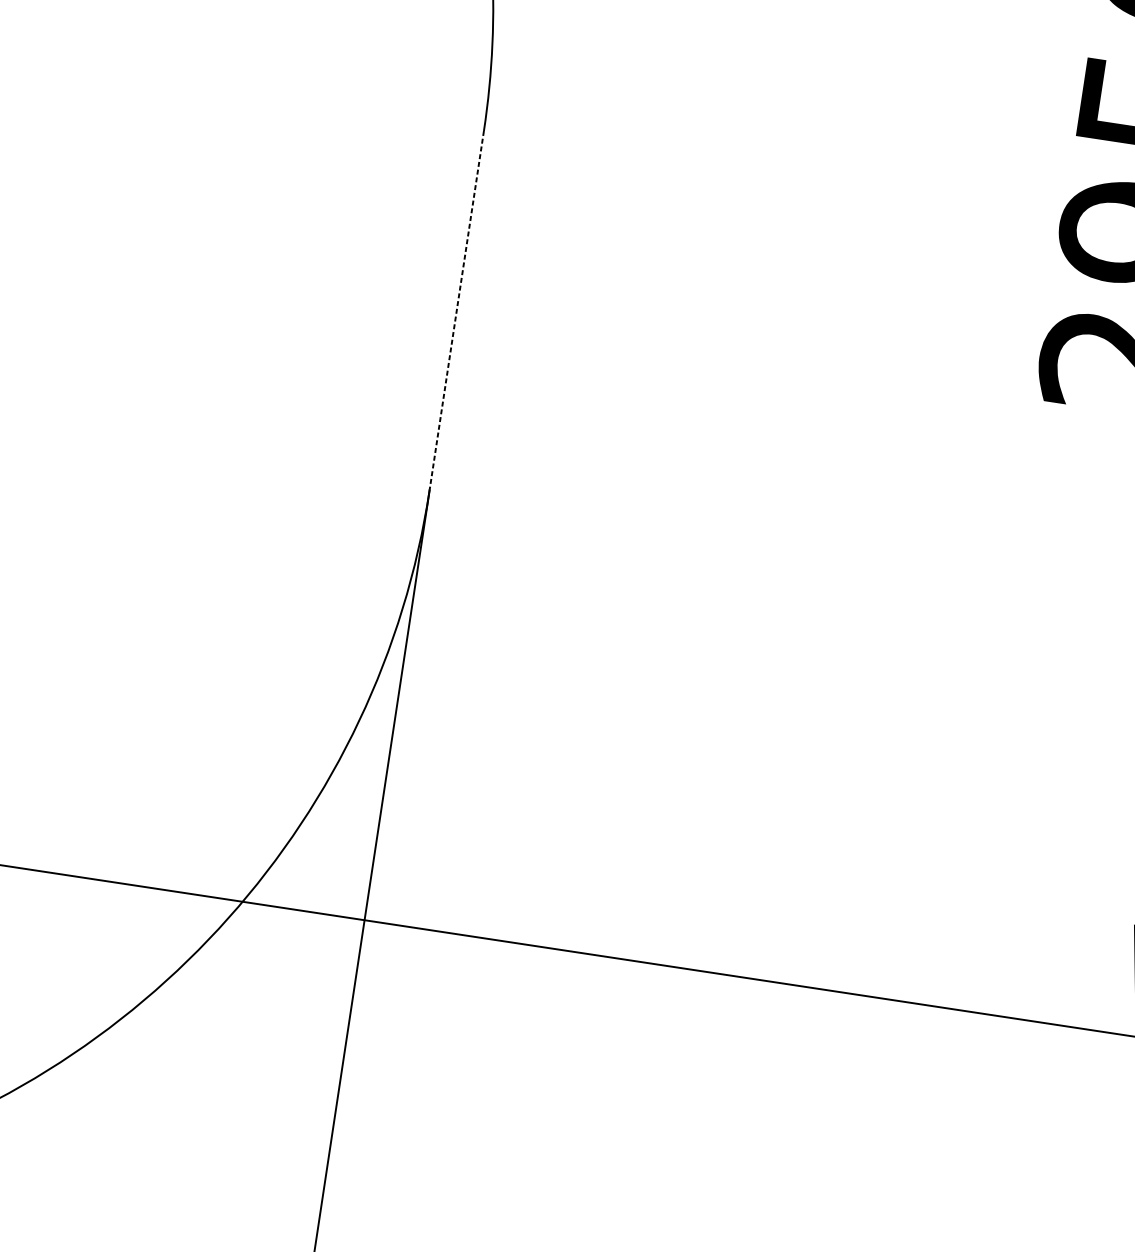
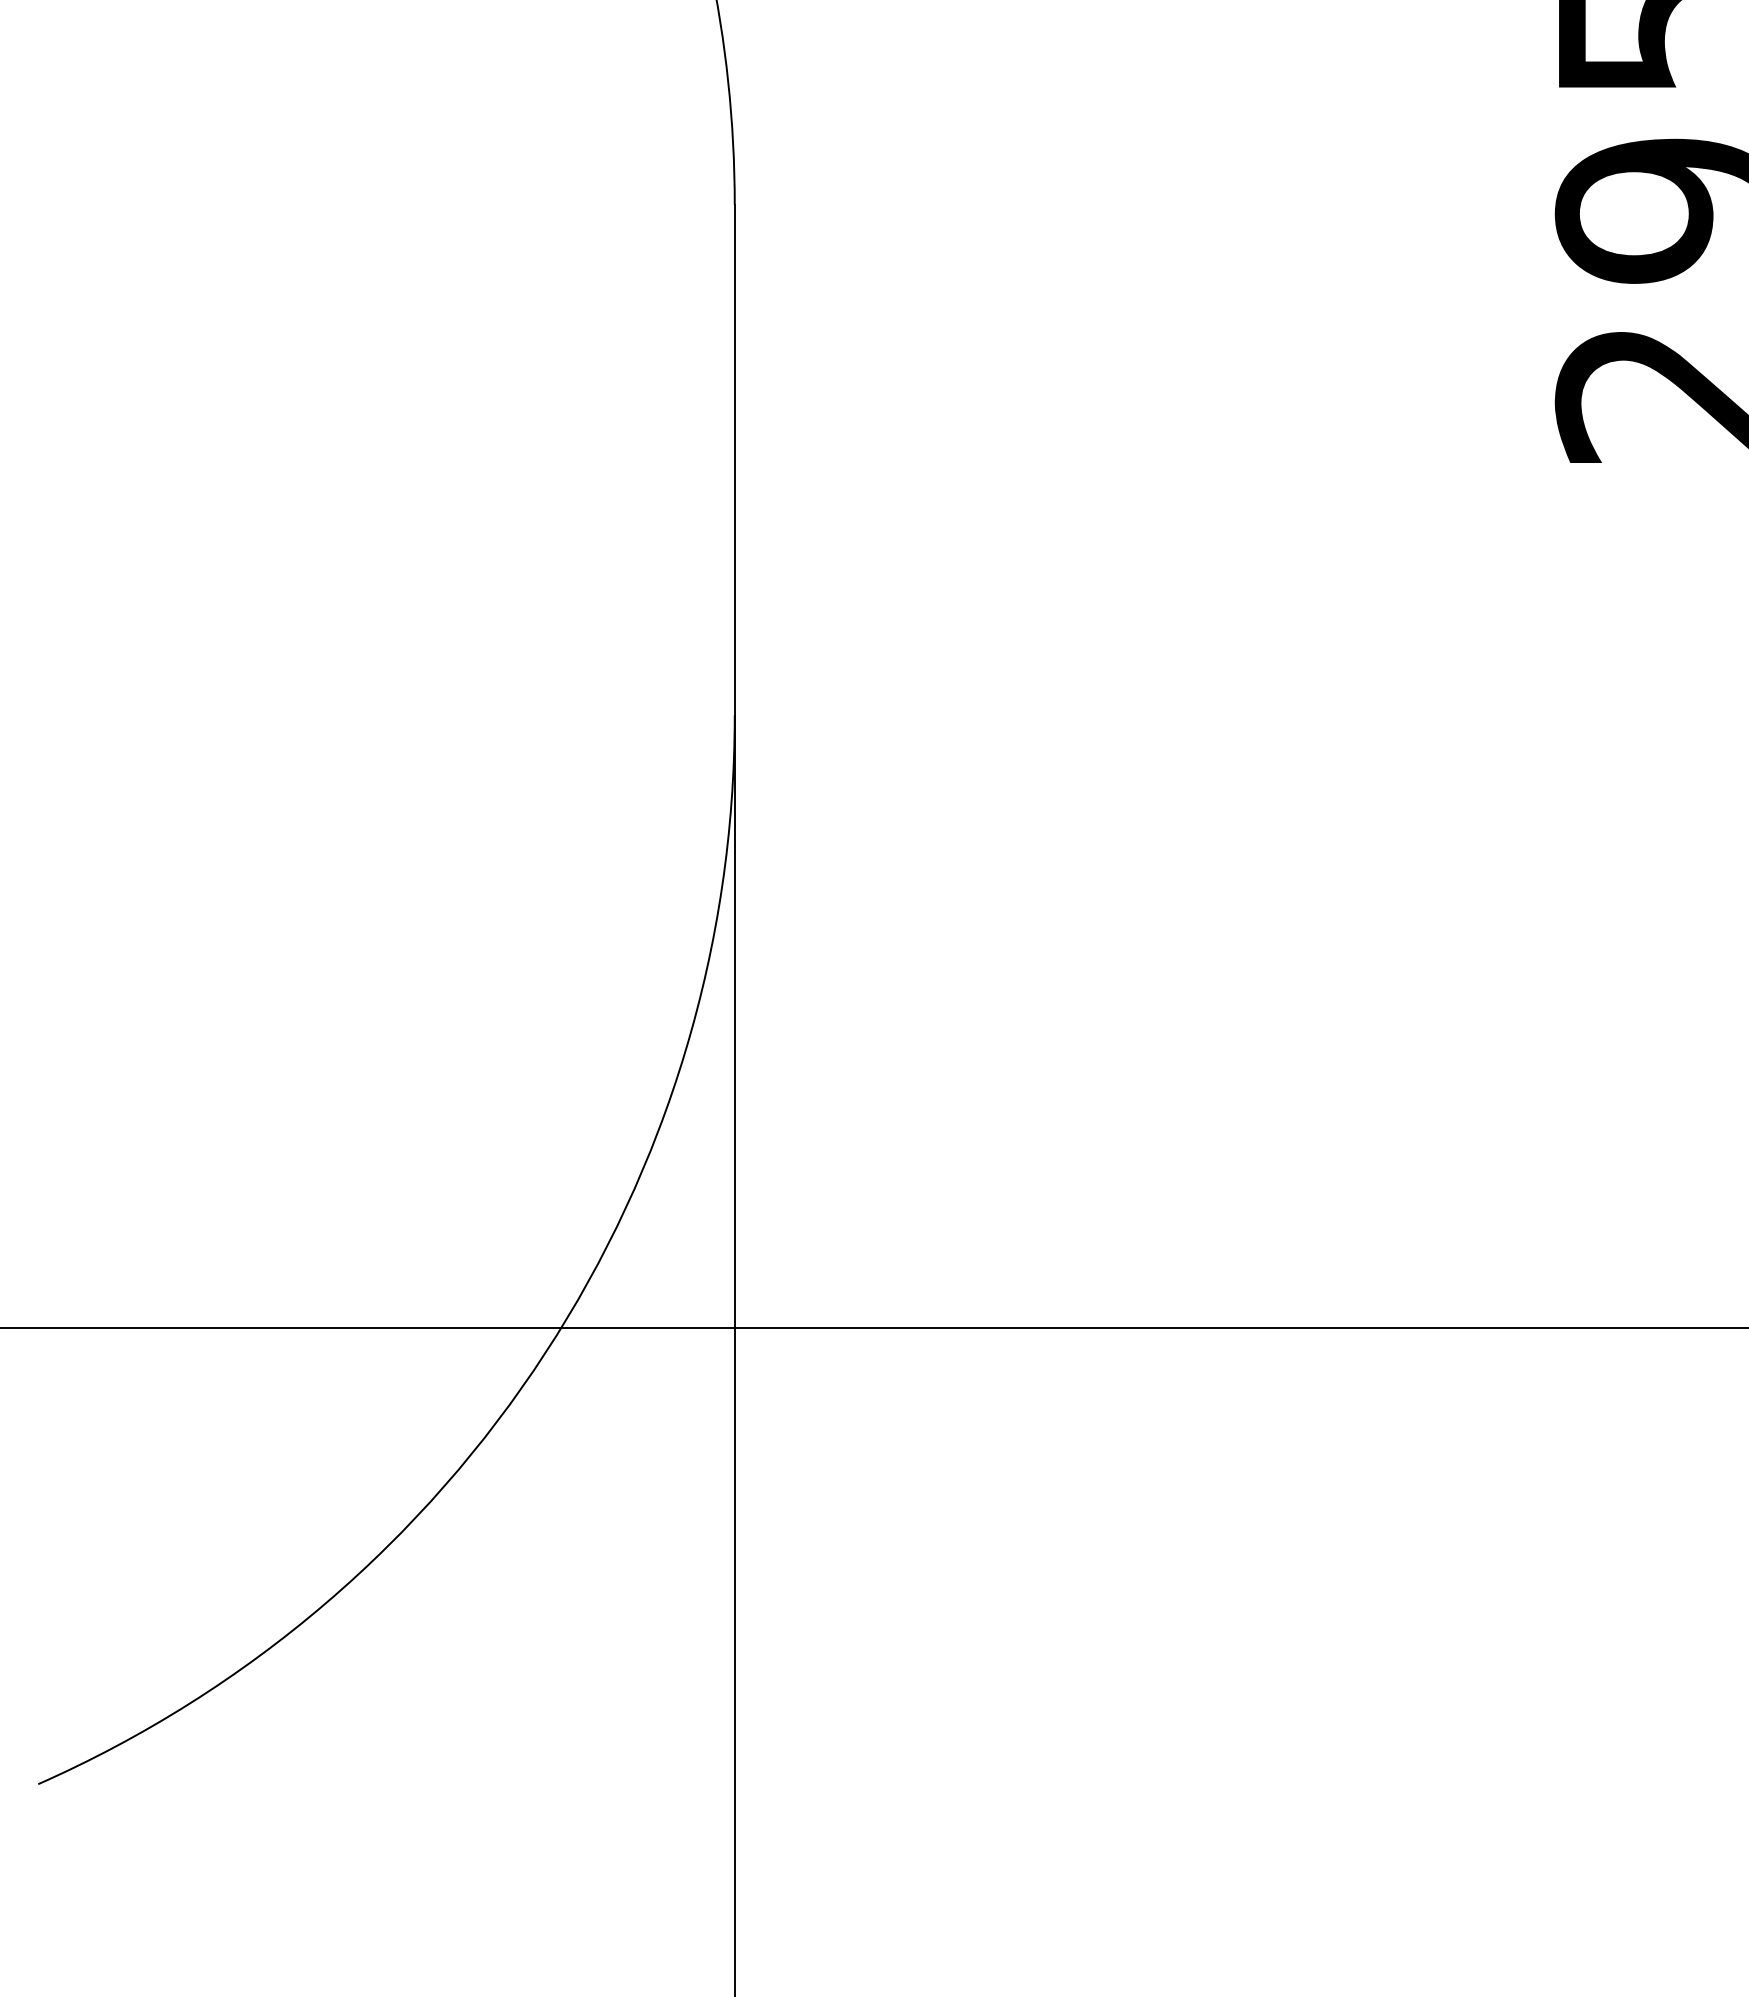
line: (456, 310) -> (734, 460), dashed -> solid

